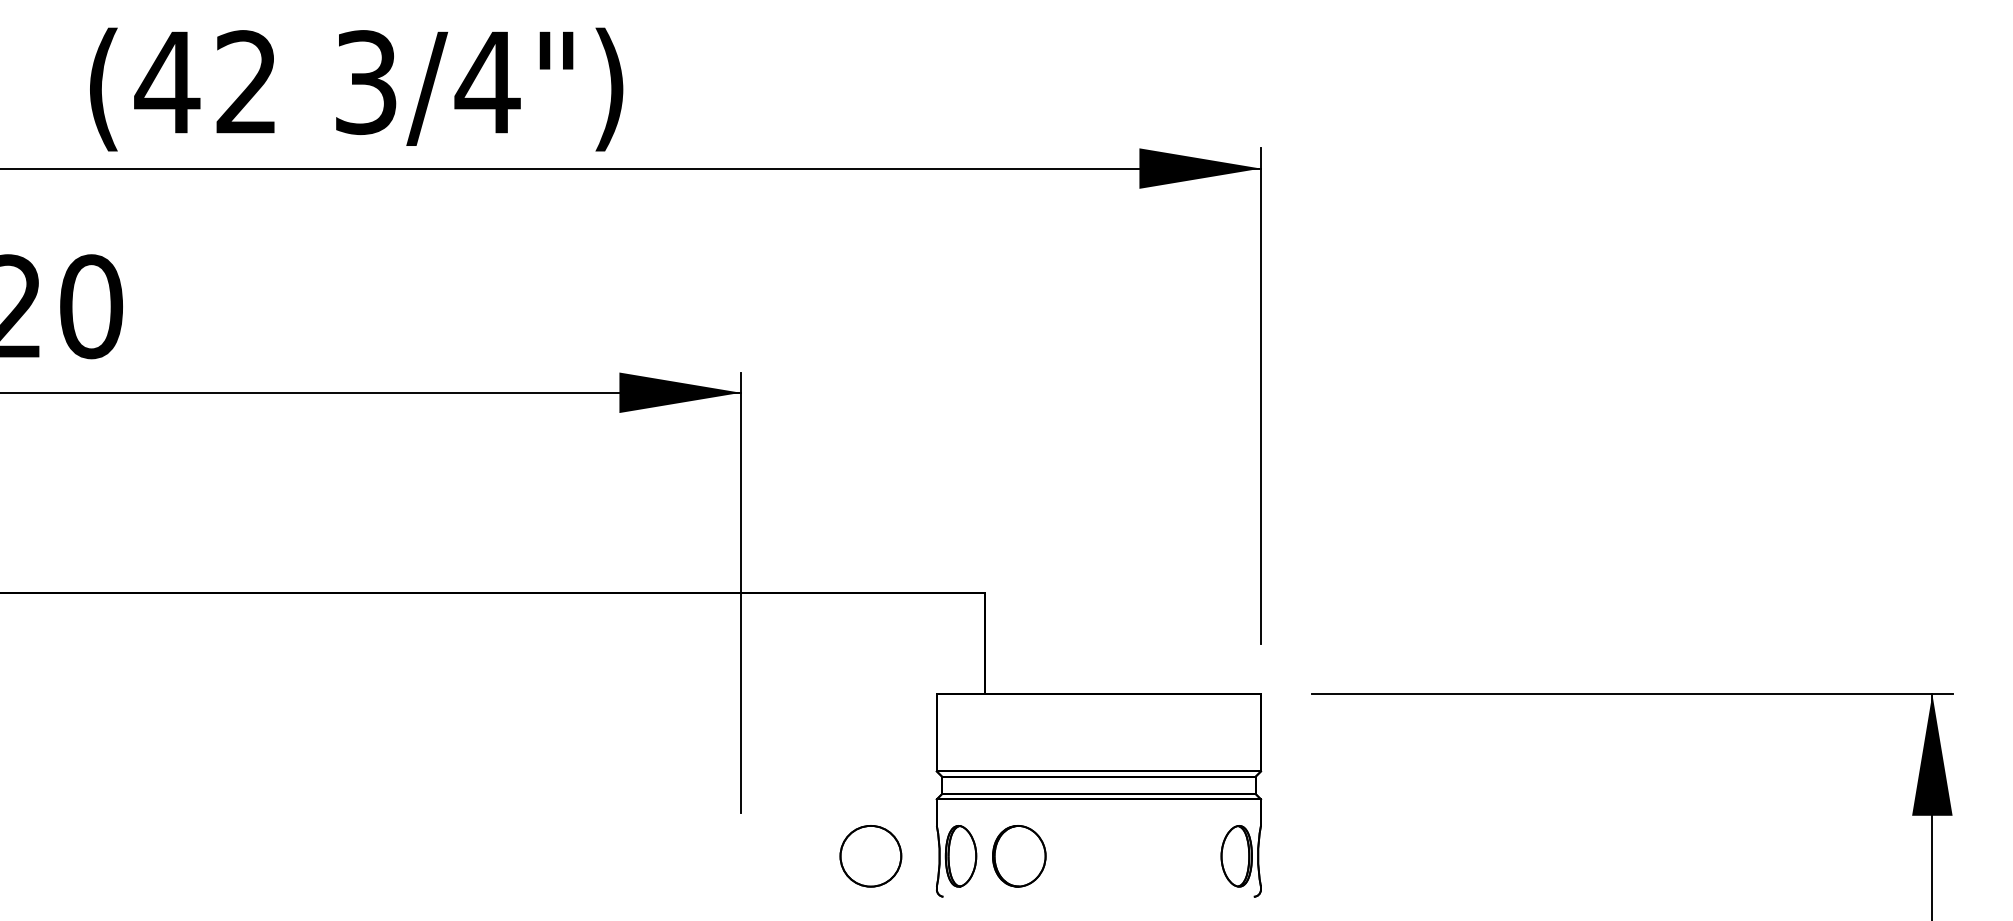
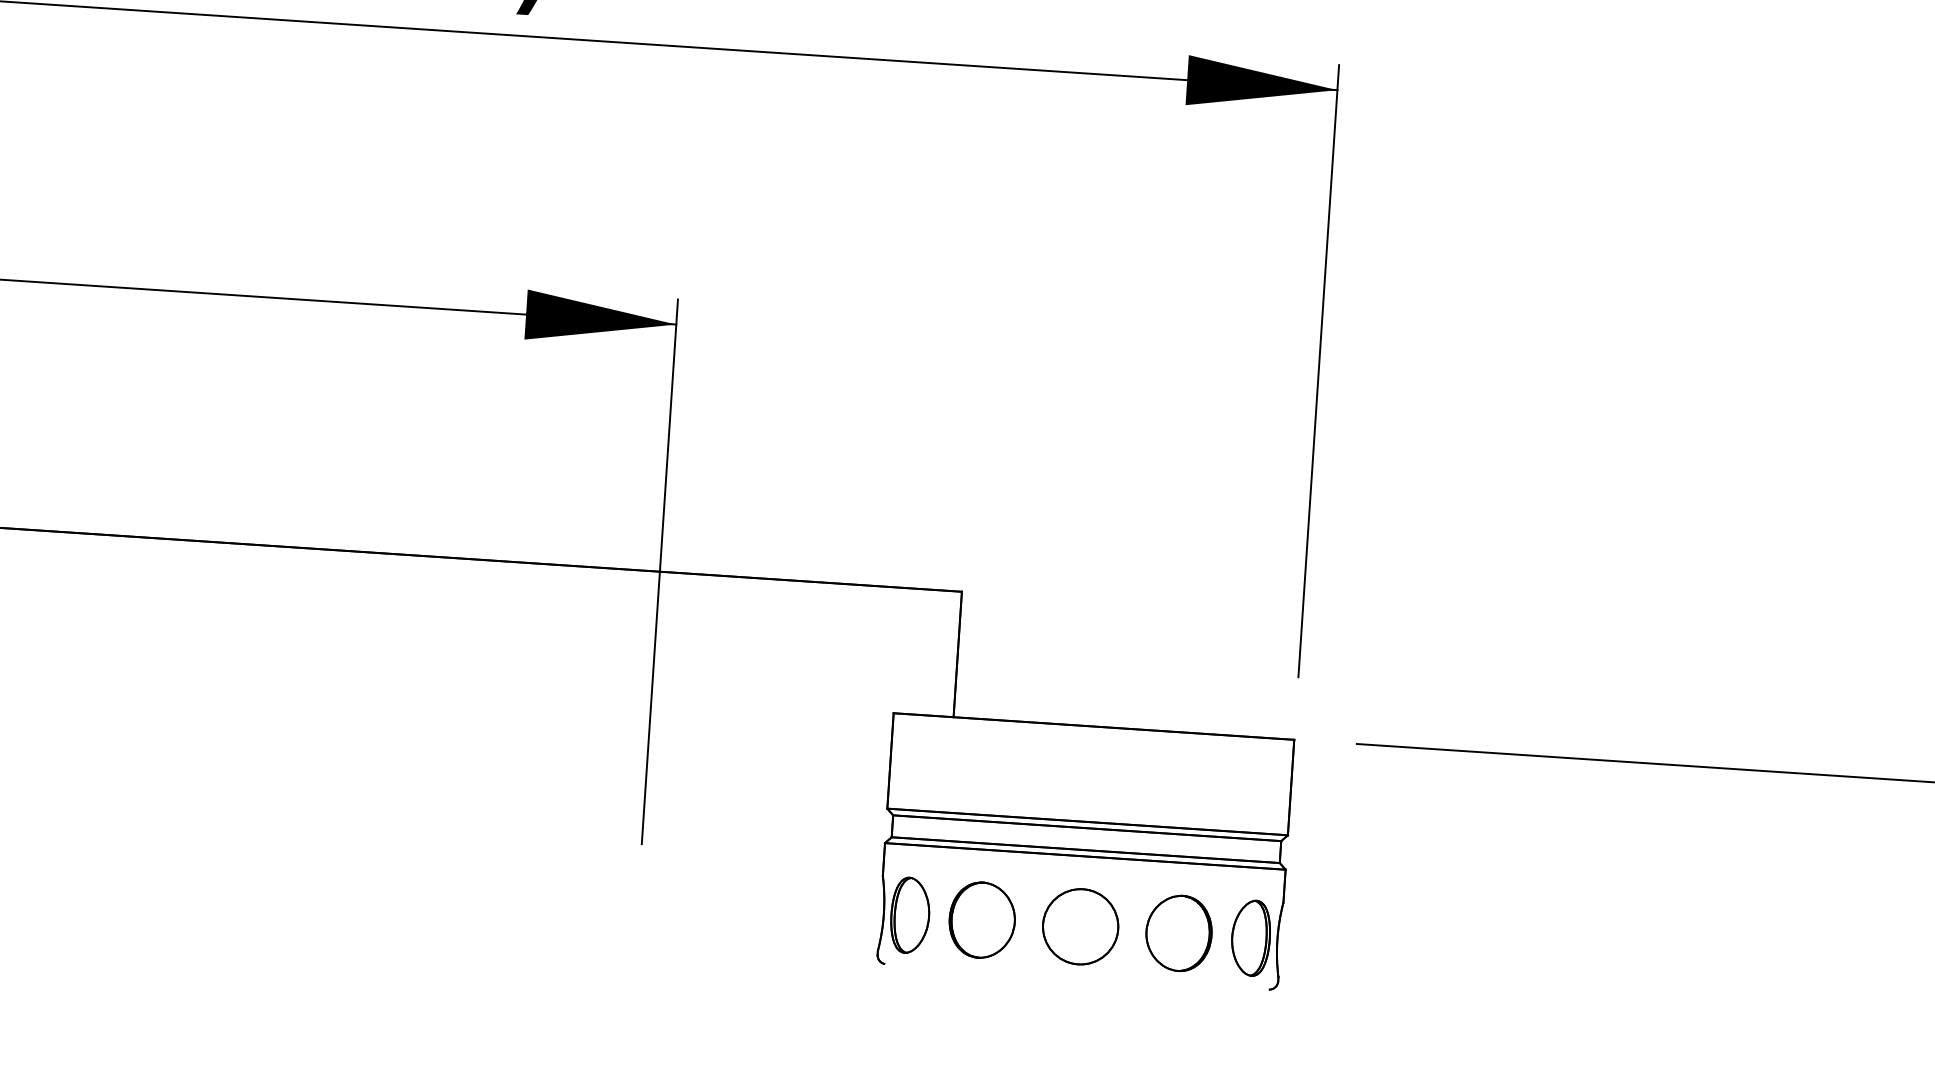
part: (870, 856) -> (1080, 927), moved
part: (1178, 856) -> (1179, 933), added

